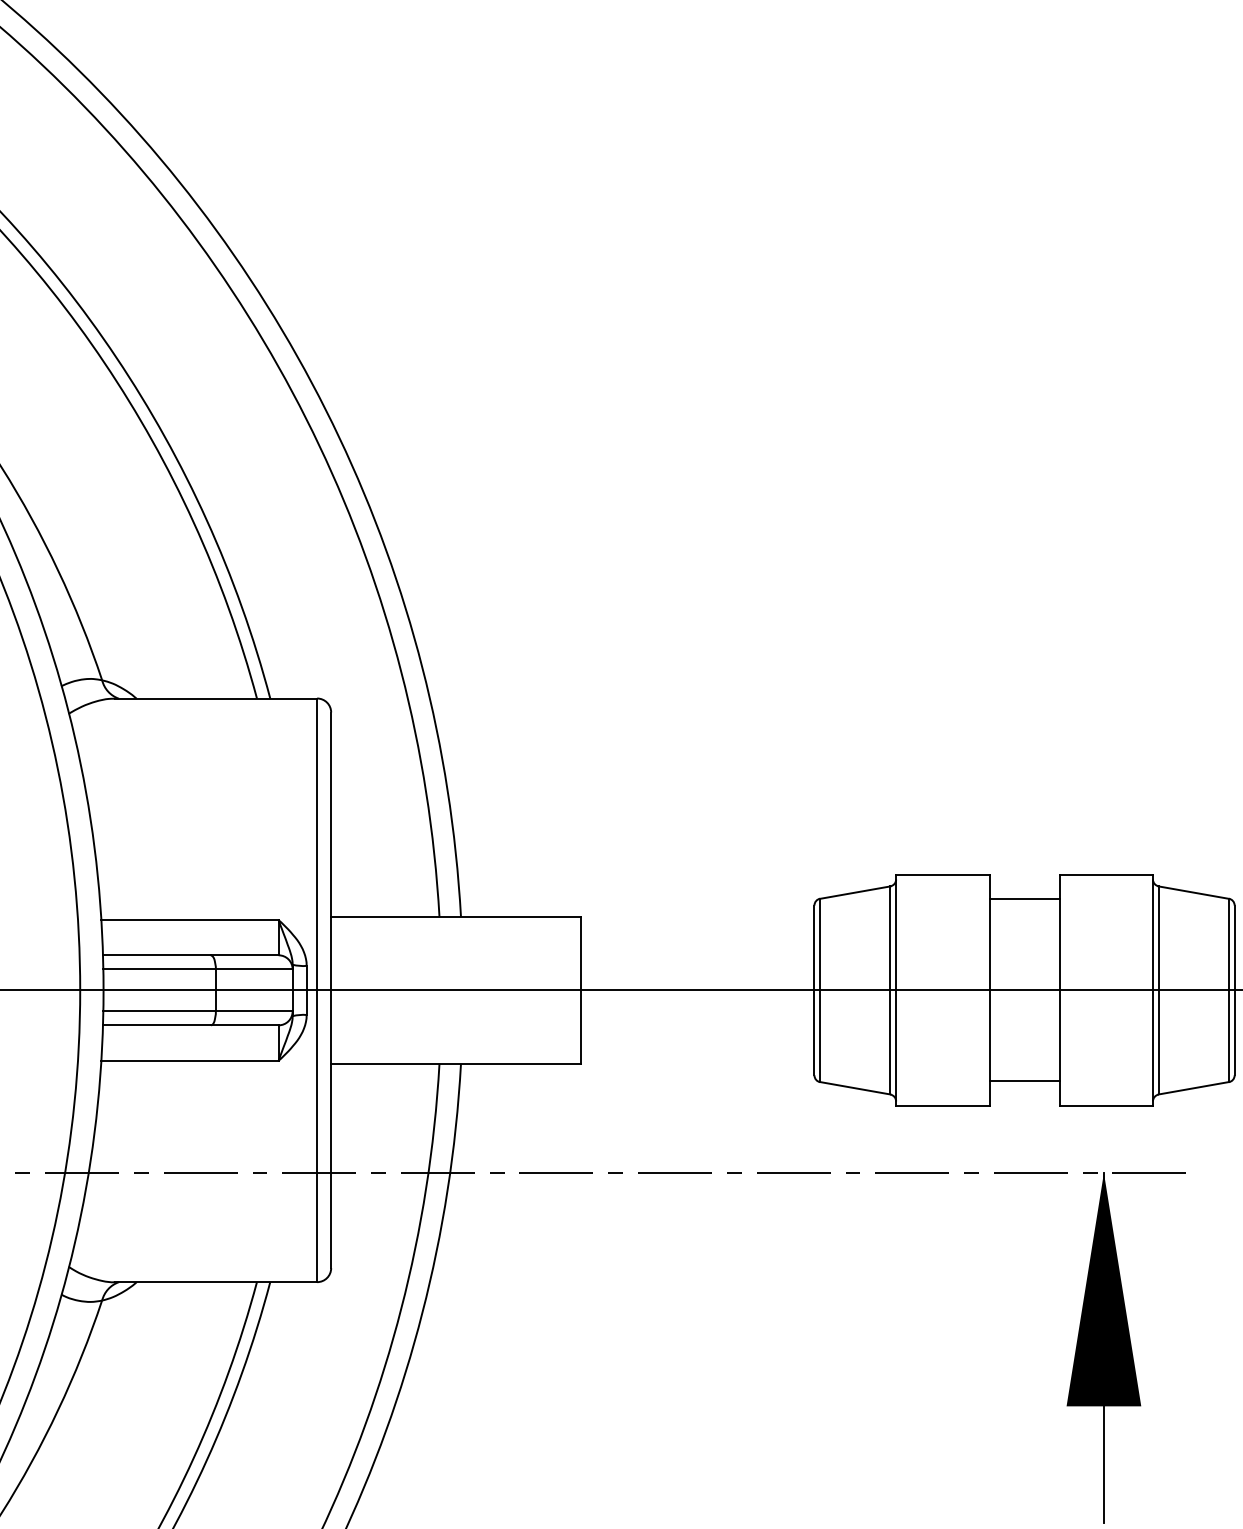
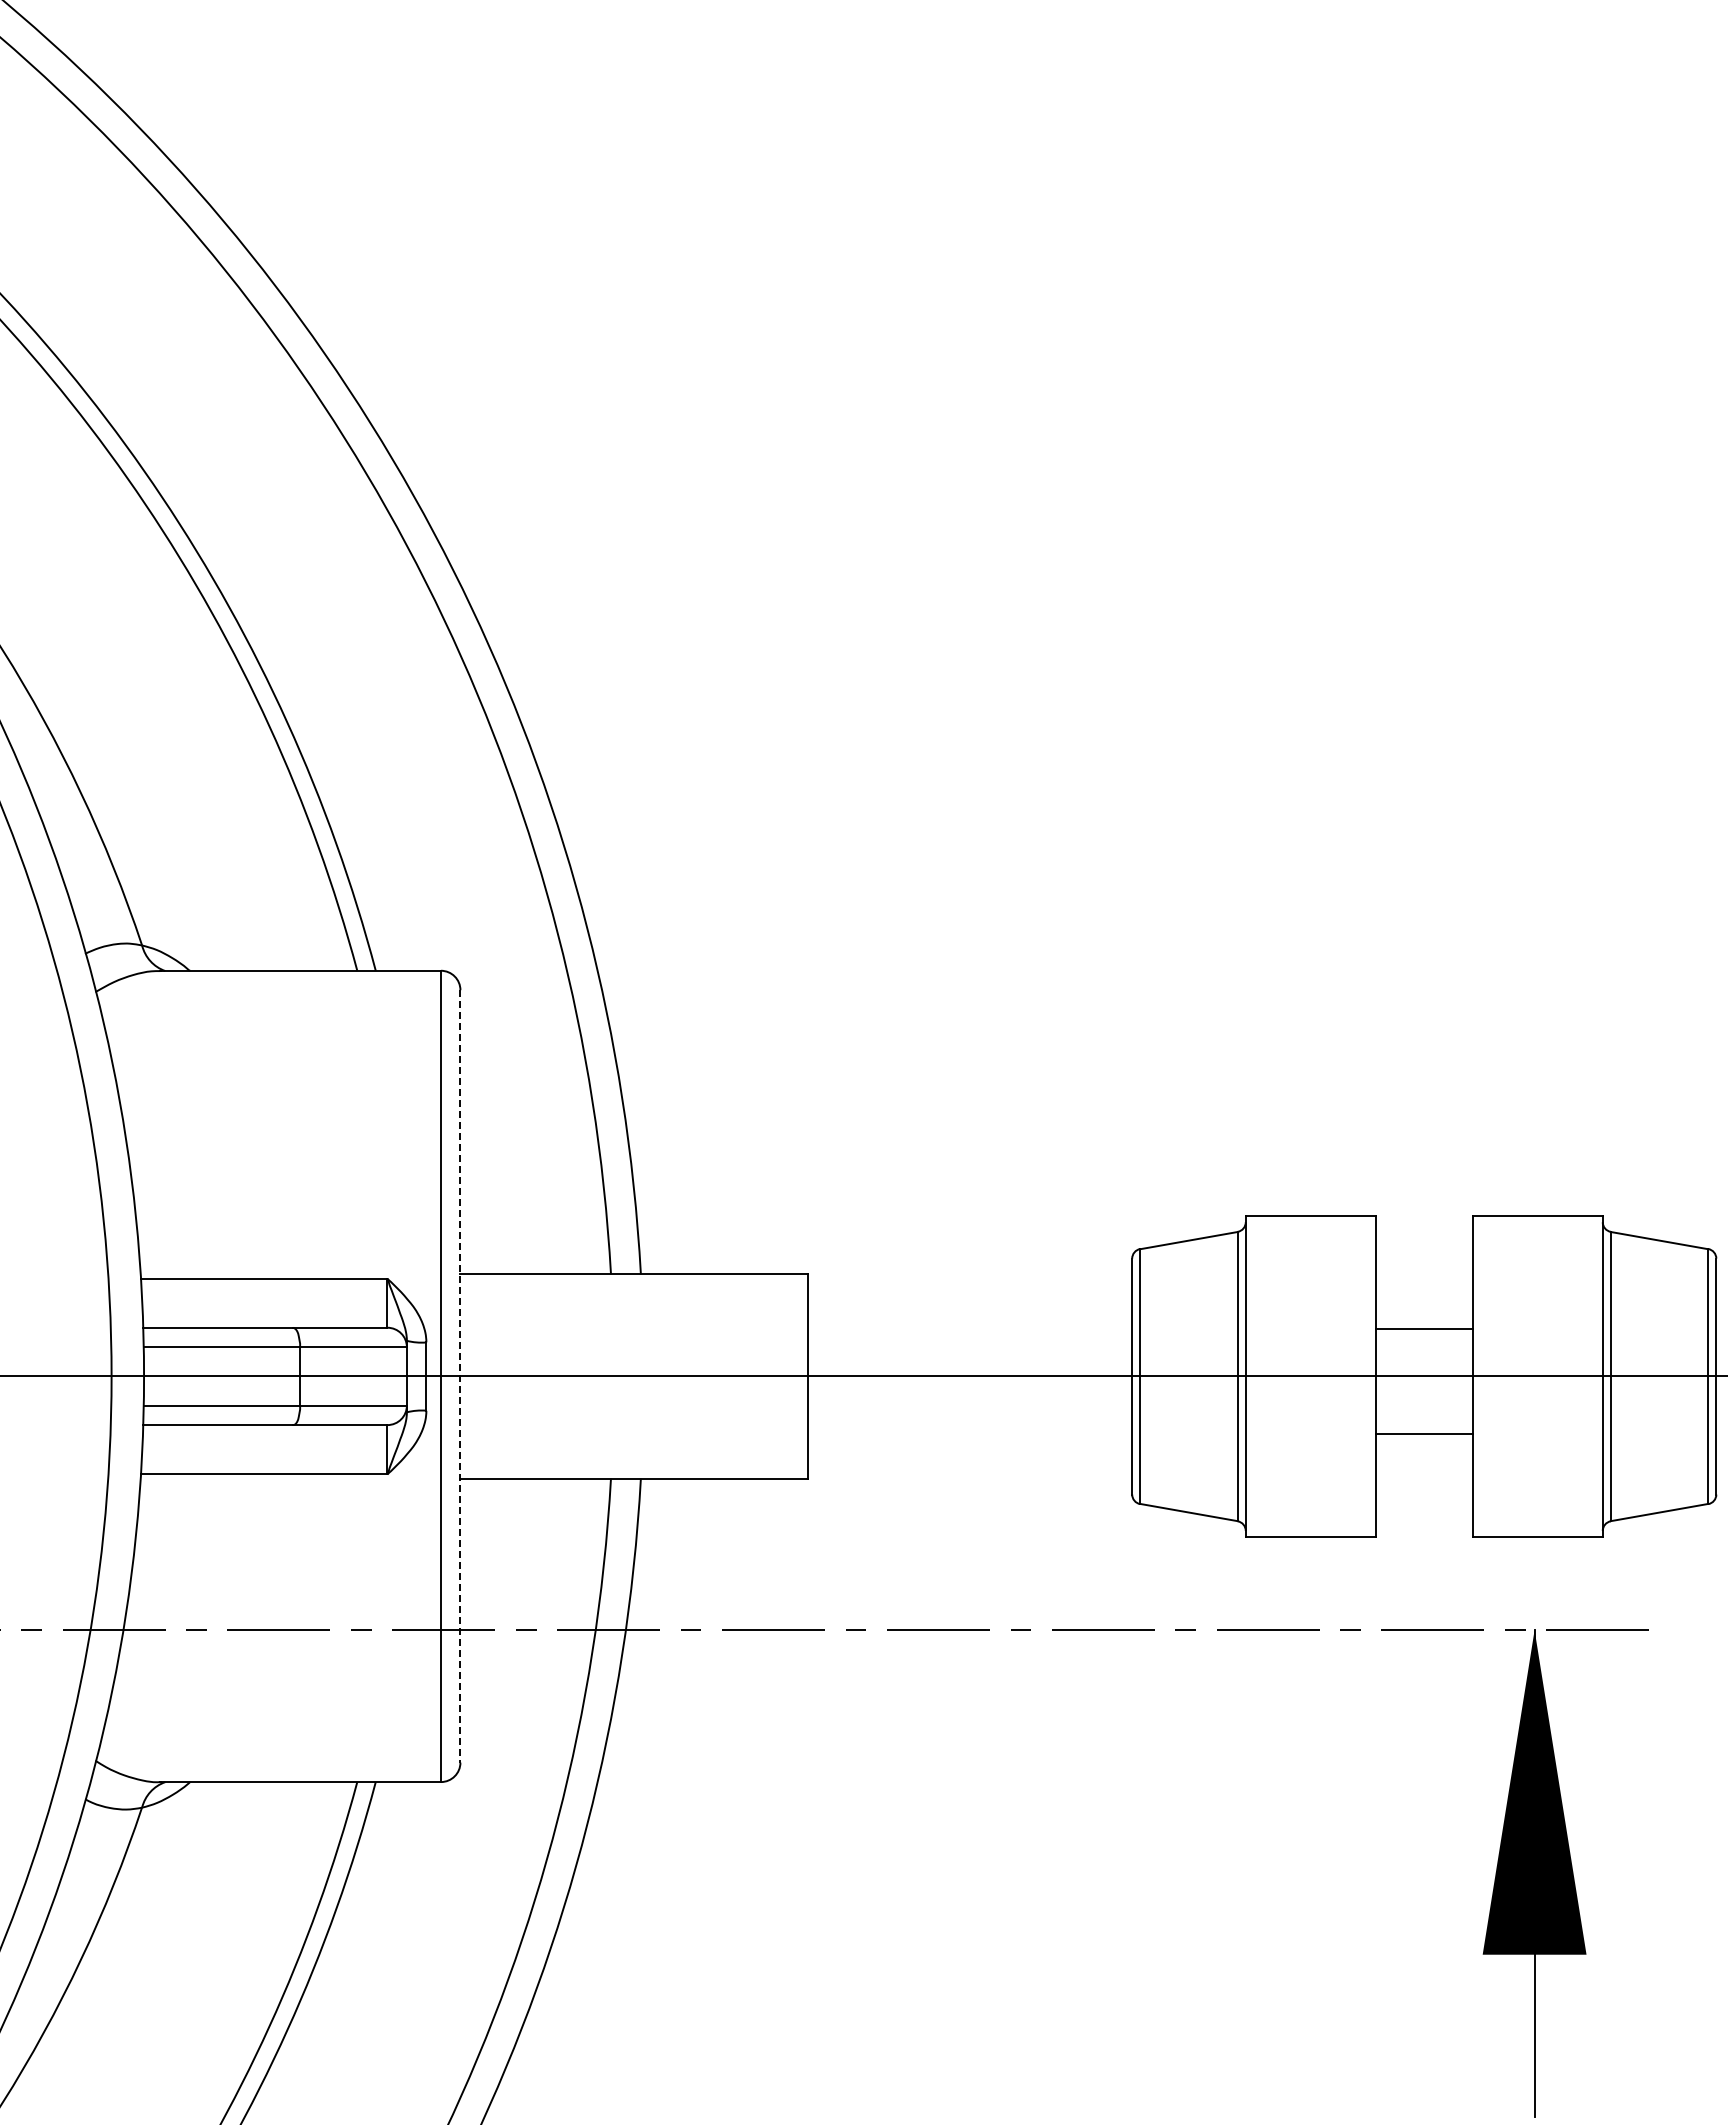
line: (1024, 899) -> (1423, 1328), moved
line: (331, 990) -> (460, 1376), solid -> dashed
line: (1024, 1081) -> (1423, 1433), moved

